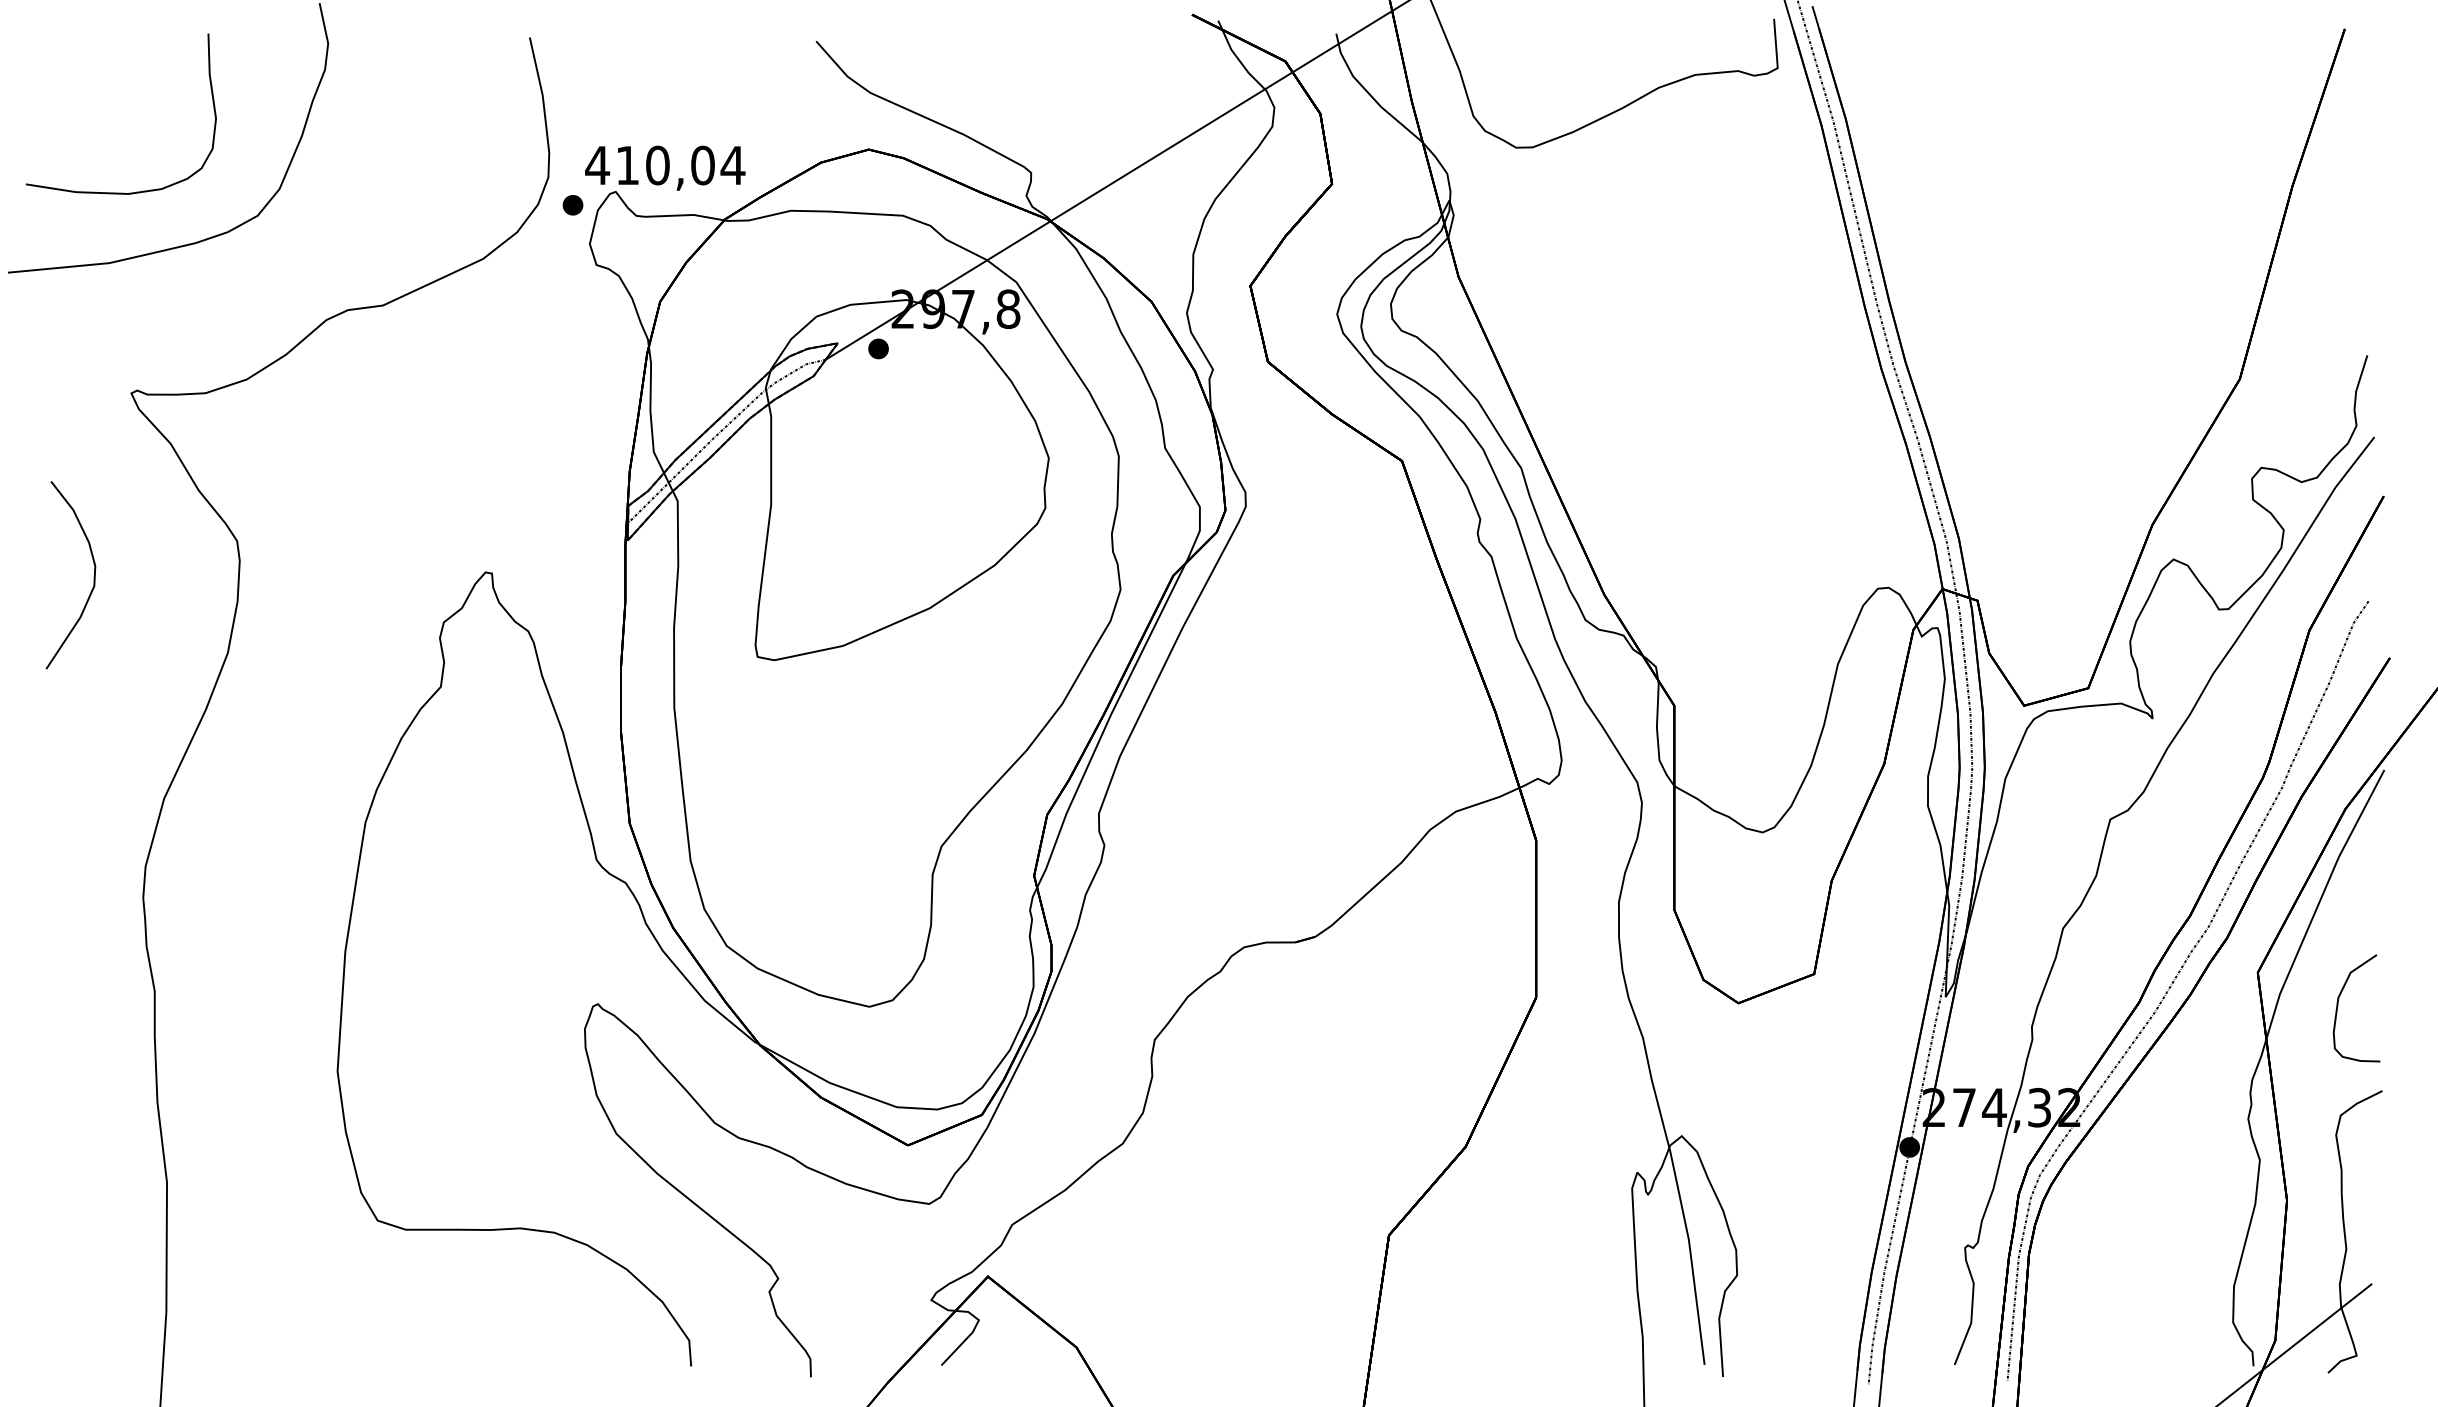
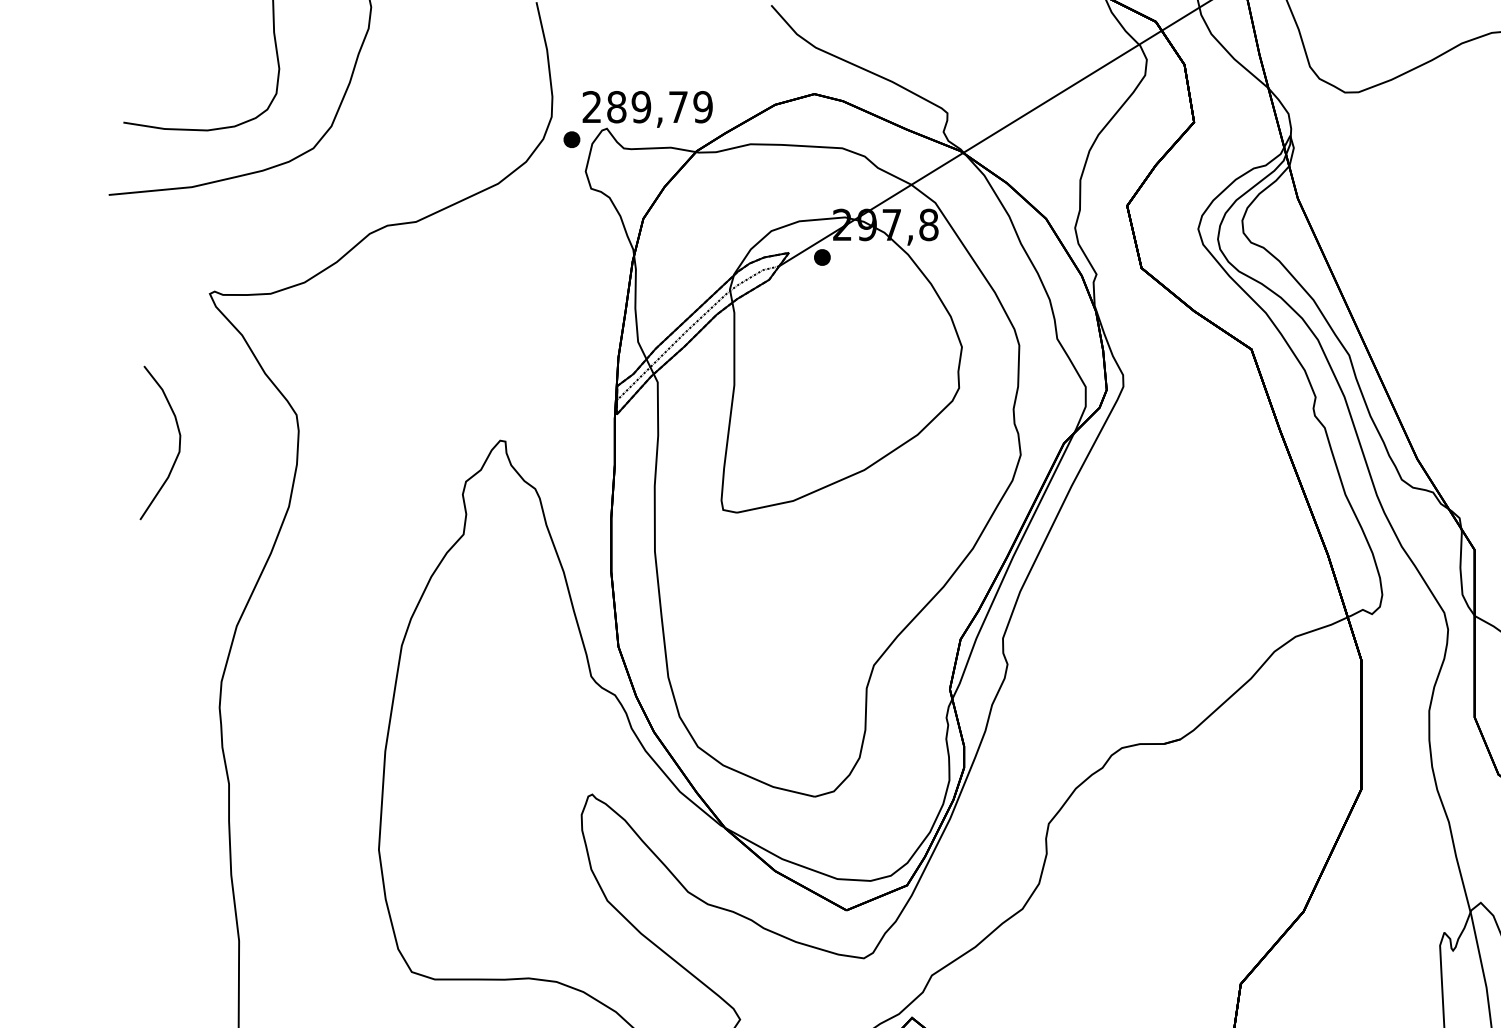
text: (665, 165) -> (647, 107), 410,04 -> 289,79

